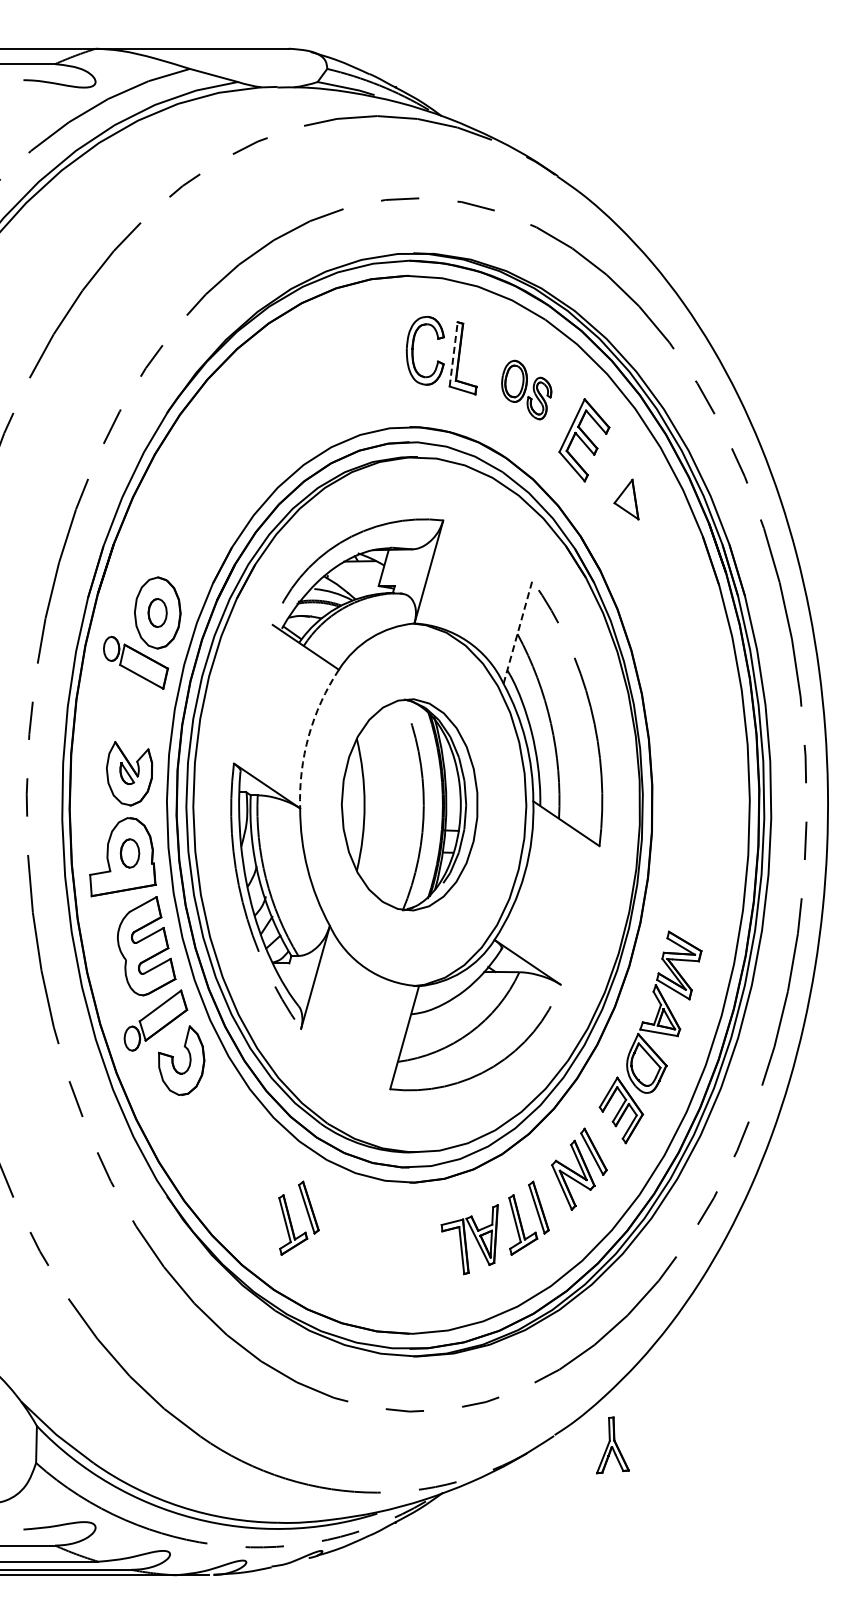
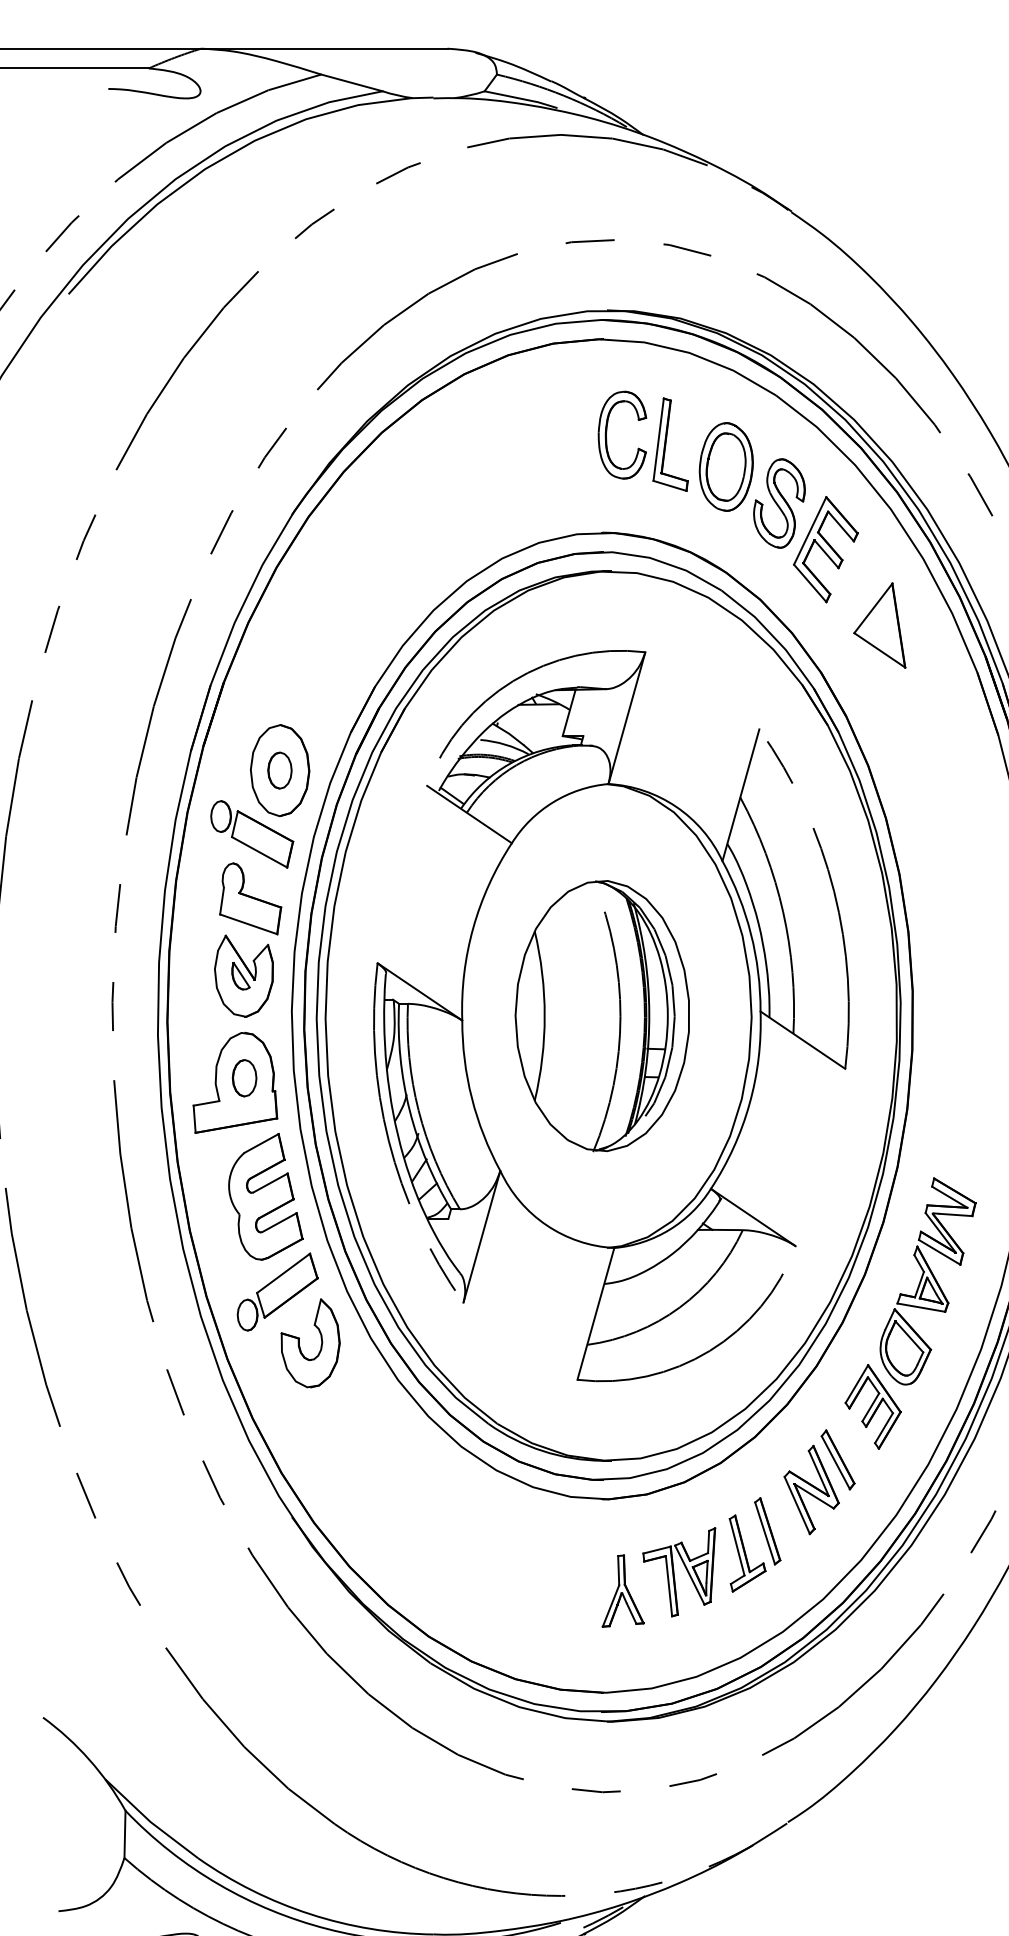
line: (453, 353) -> (658, 438), dashed -> solid
part: (526, 389) -> (751, 484), size x1.67
part: (626, 499) -> (879, 625), size x1.67
line: (518, 631) -> (741, 794), dashed -> solid
part: (134, 712) -> (250, 897), added
arc: (308, 736) -> (472, 928), dashed -> solid
part: (290, 1217) -> (449, 1543), removed
part: (612, 1445) -> (622, 1591), moved

